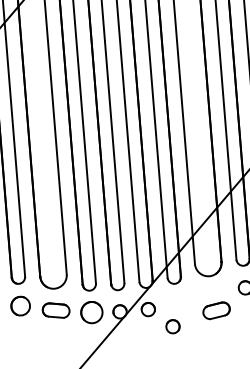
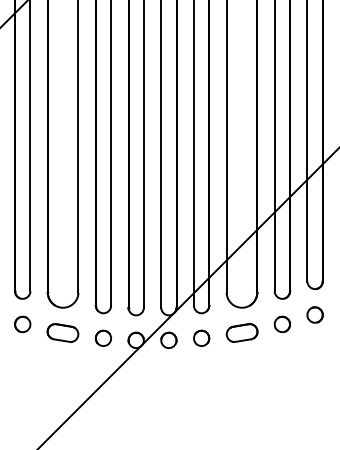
part: (20, 305) -> (22, 323), size x0.71
part: (215, 310) -> (241, 332), moved
part: (90, 311) -> (102, 337), size x0.62
part: (172, 325) -> (201, 337), moved

